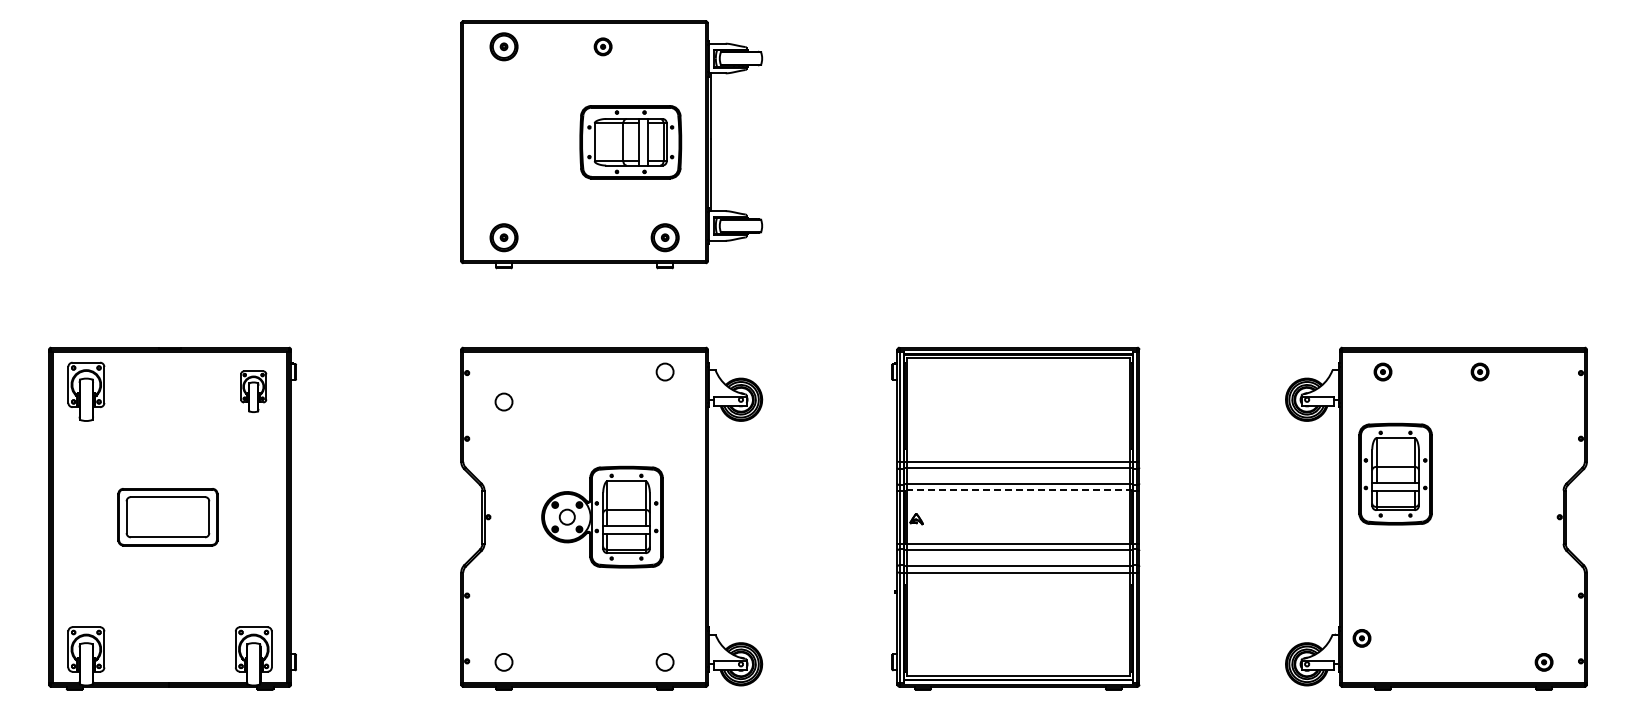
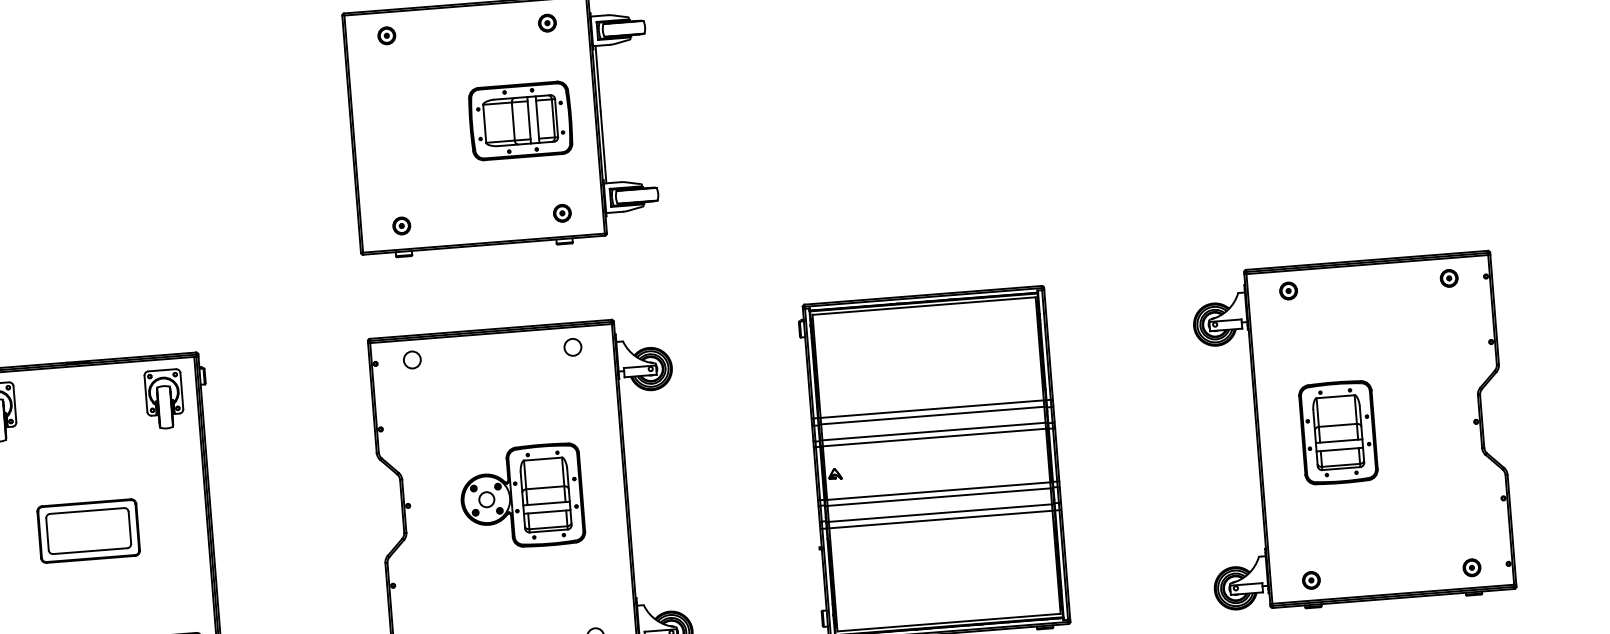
part: (503, 46) -> (386, 35), size x0.62
part: (602, 46) -> (546, 22), moved
part: (503, 237) -> (401, 225), size x0.62
part: (664, 237) -> (561, 213), size x0.62
part: (1479, 371) -> (1448, 277), moved
part: (253, 391) -> (164, 399), size x1.43
circle: (503, 401) -> (411, 359), moved
part: (1395, 473) -> (1338, 432), moved
line: (1017, 490) -> (933, 437), dashed -> solid
part: (1361, 638) -> (1310, 580), moved

